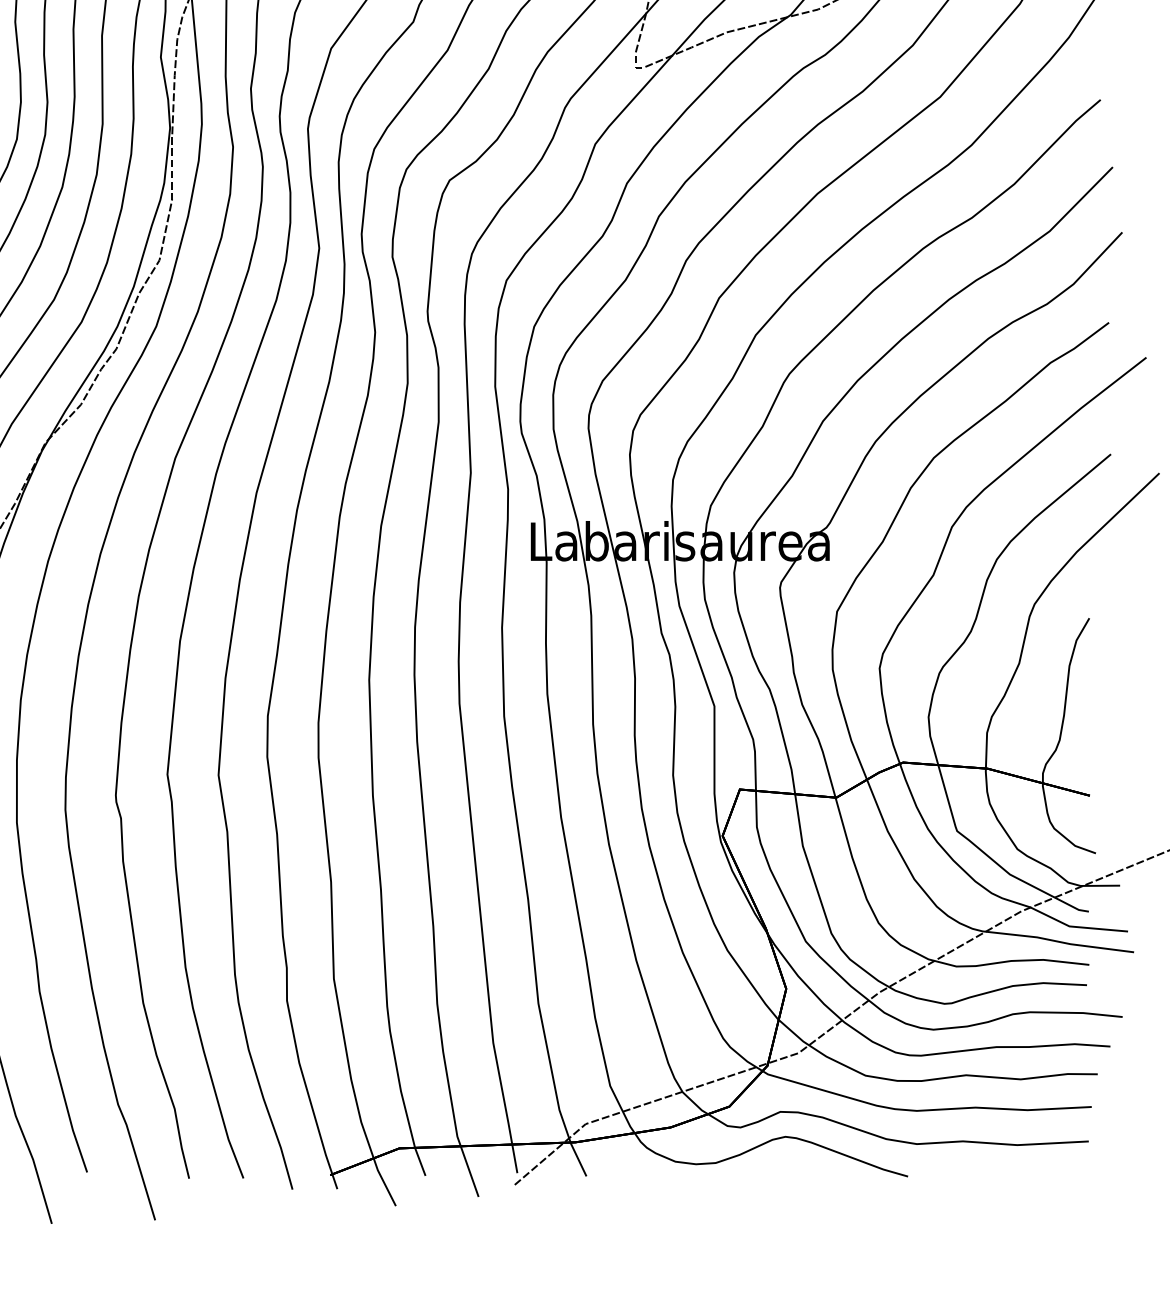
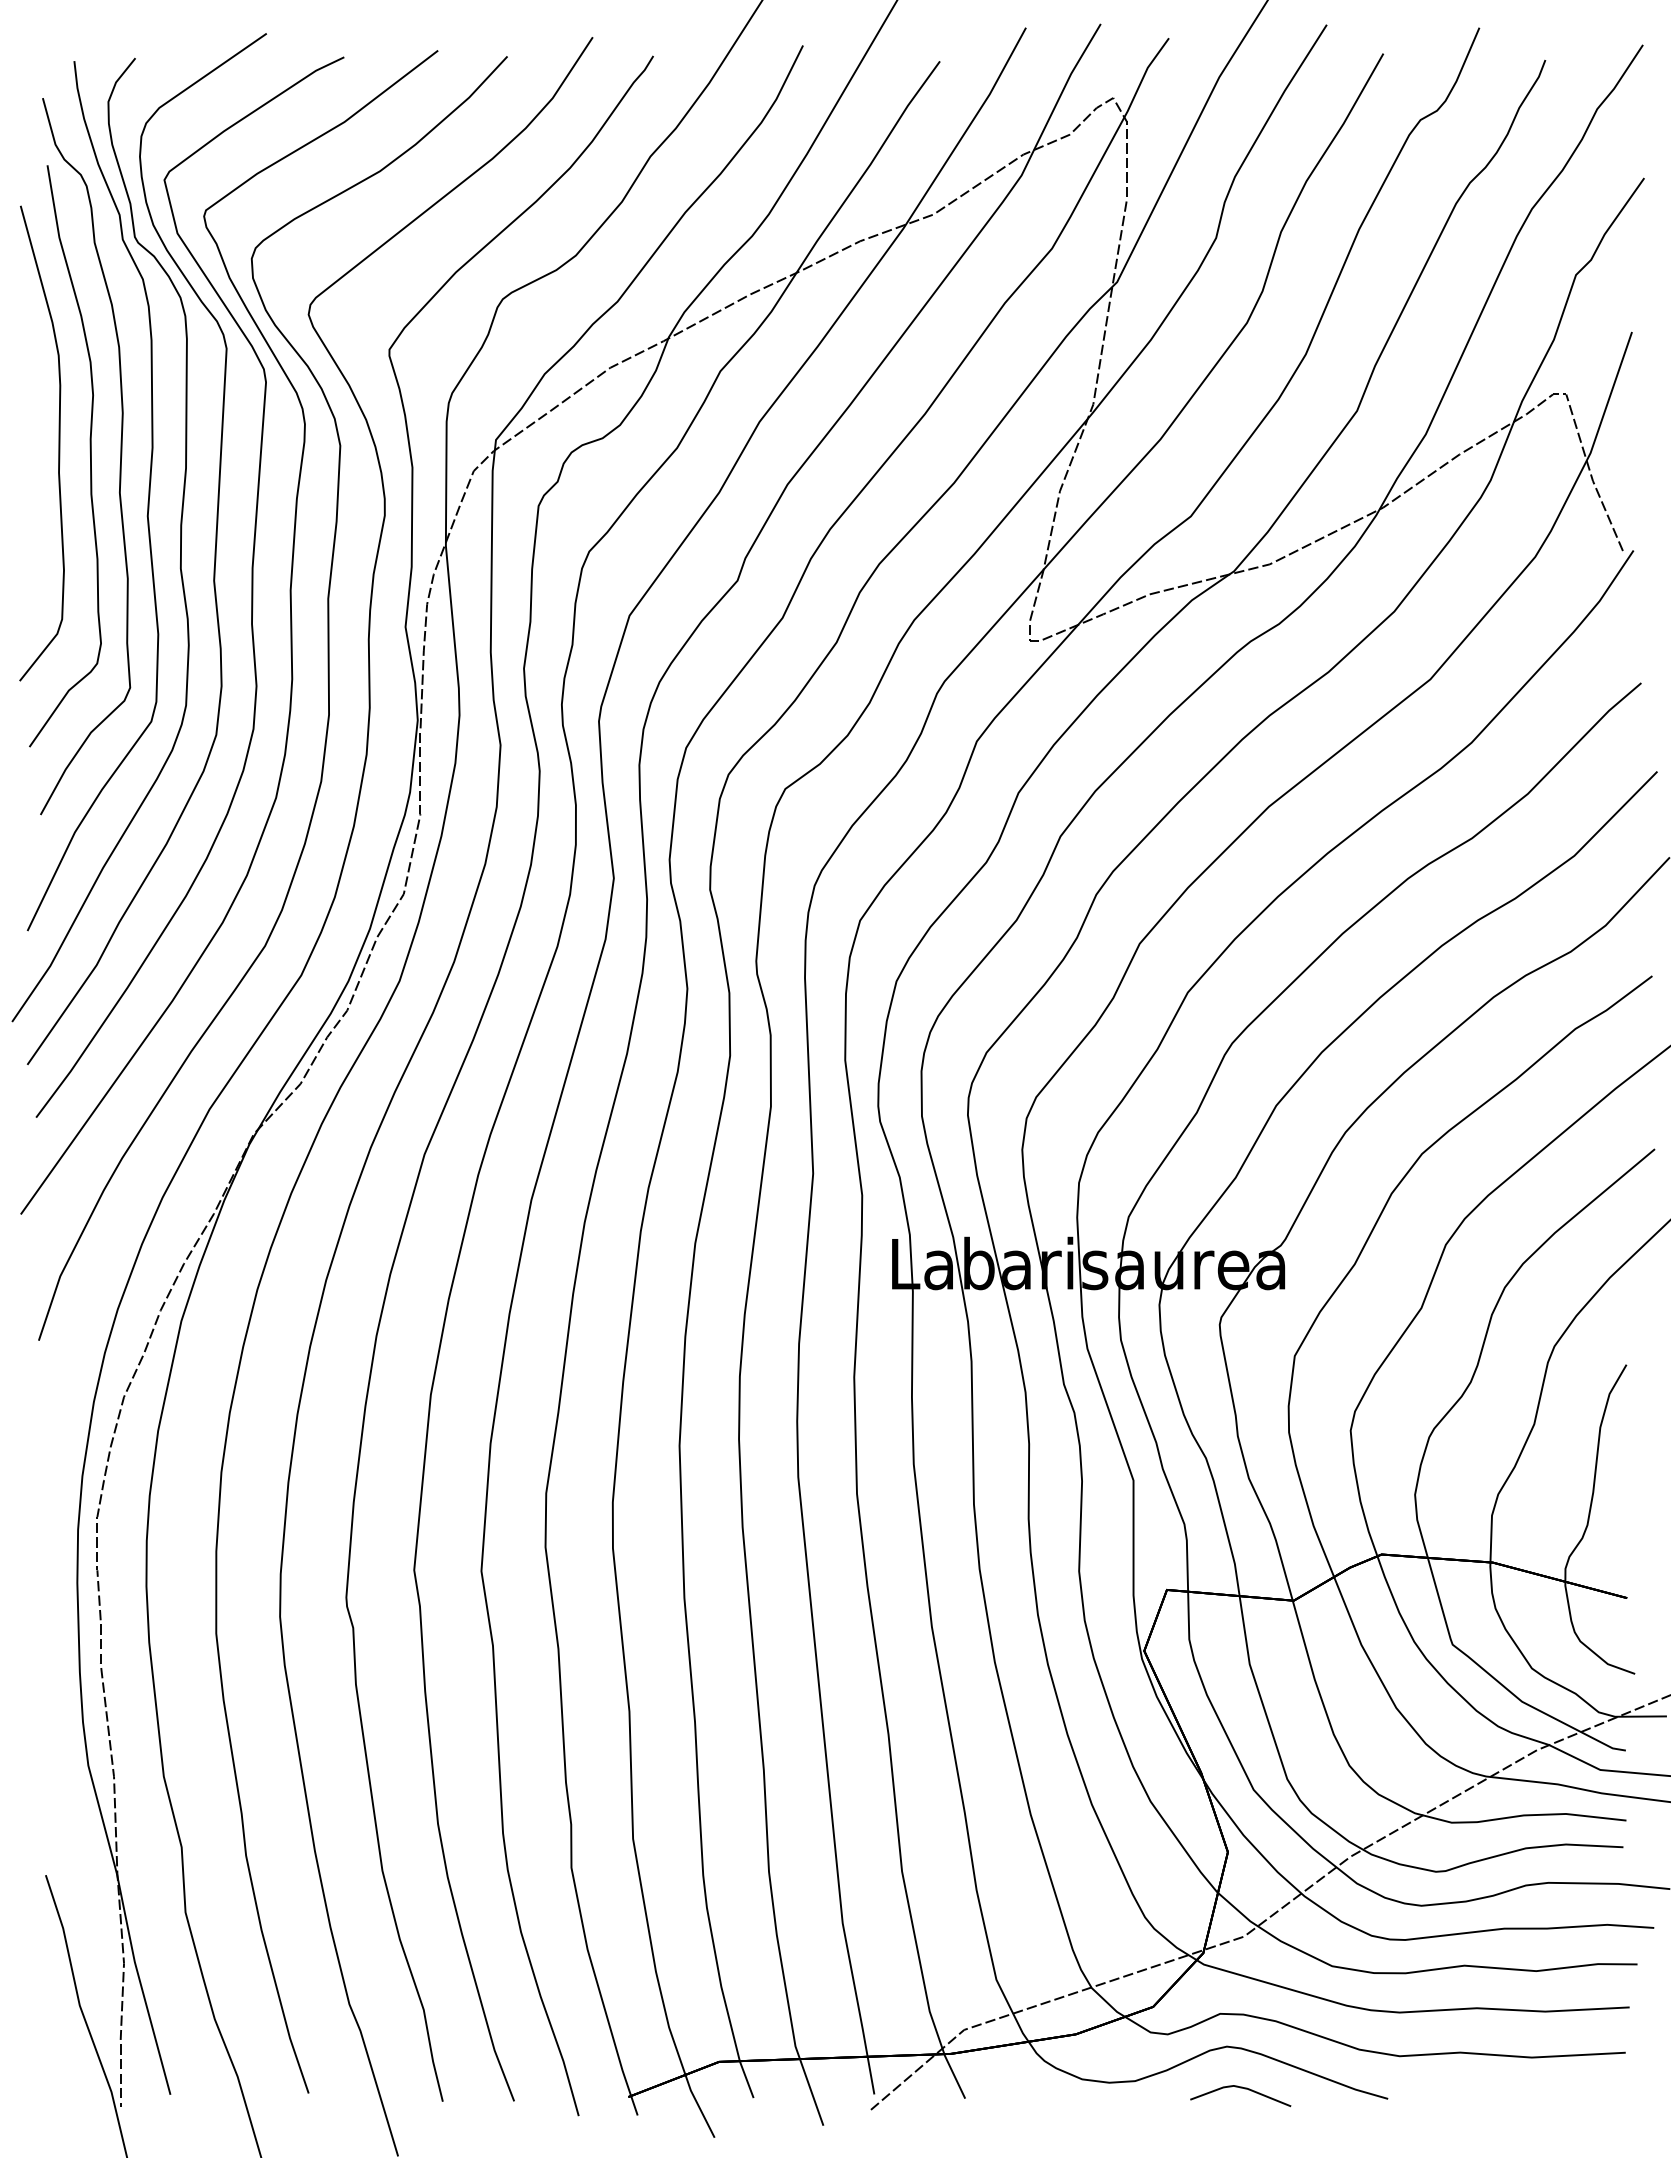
line: (795, 1168) -> (1240, 2088), added

